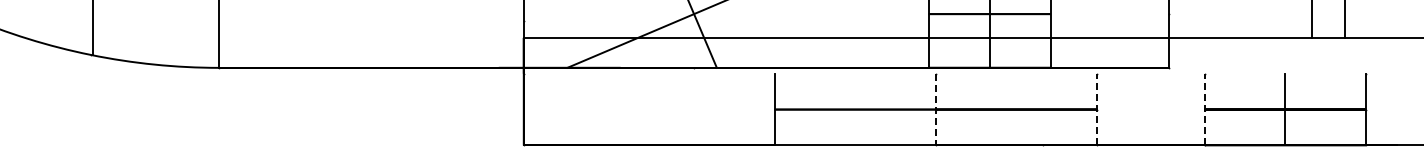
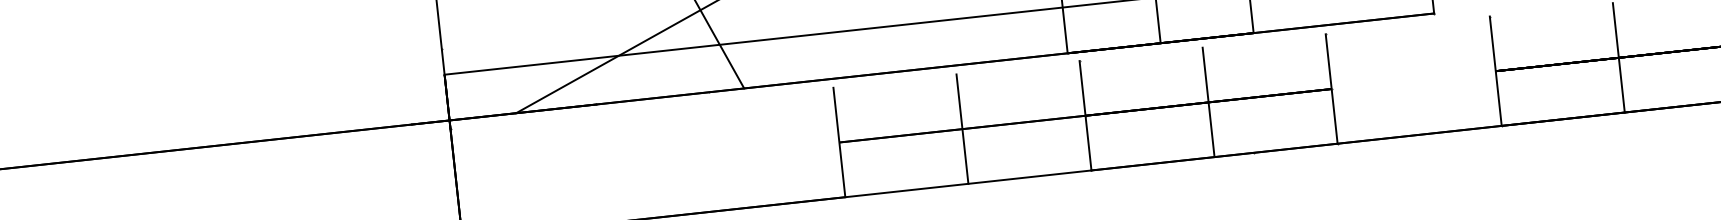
line: (855, 109) -> (962, 129), added
line: (935, 109) -> (1084, 115), dashed -> solid
line: (1016, 109) -> (1208, 102), added
line: (1097, 109) -> (1332, 88), dashed -> solid
line: (1204, 109) -> (1495, 71), dashed -> solid

